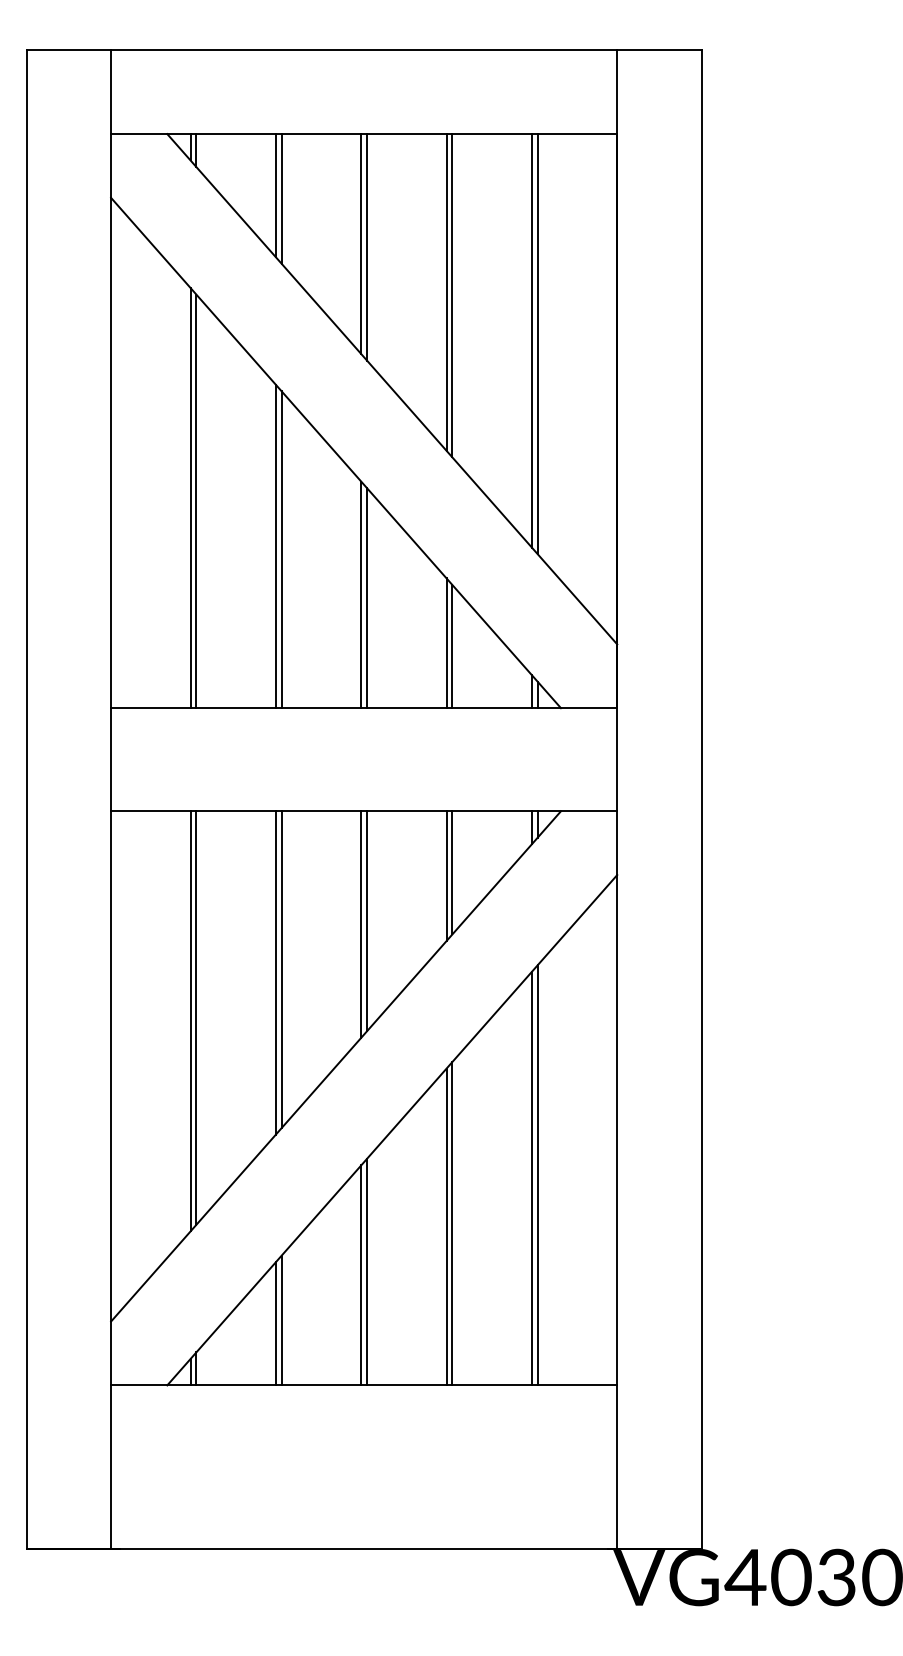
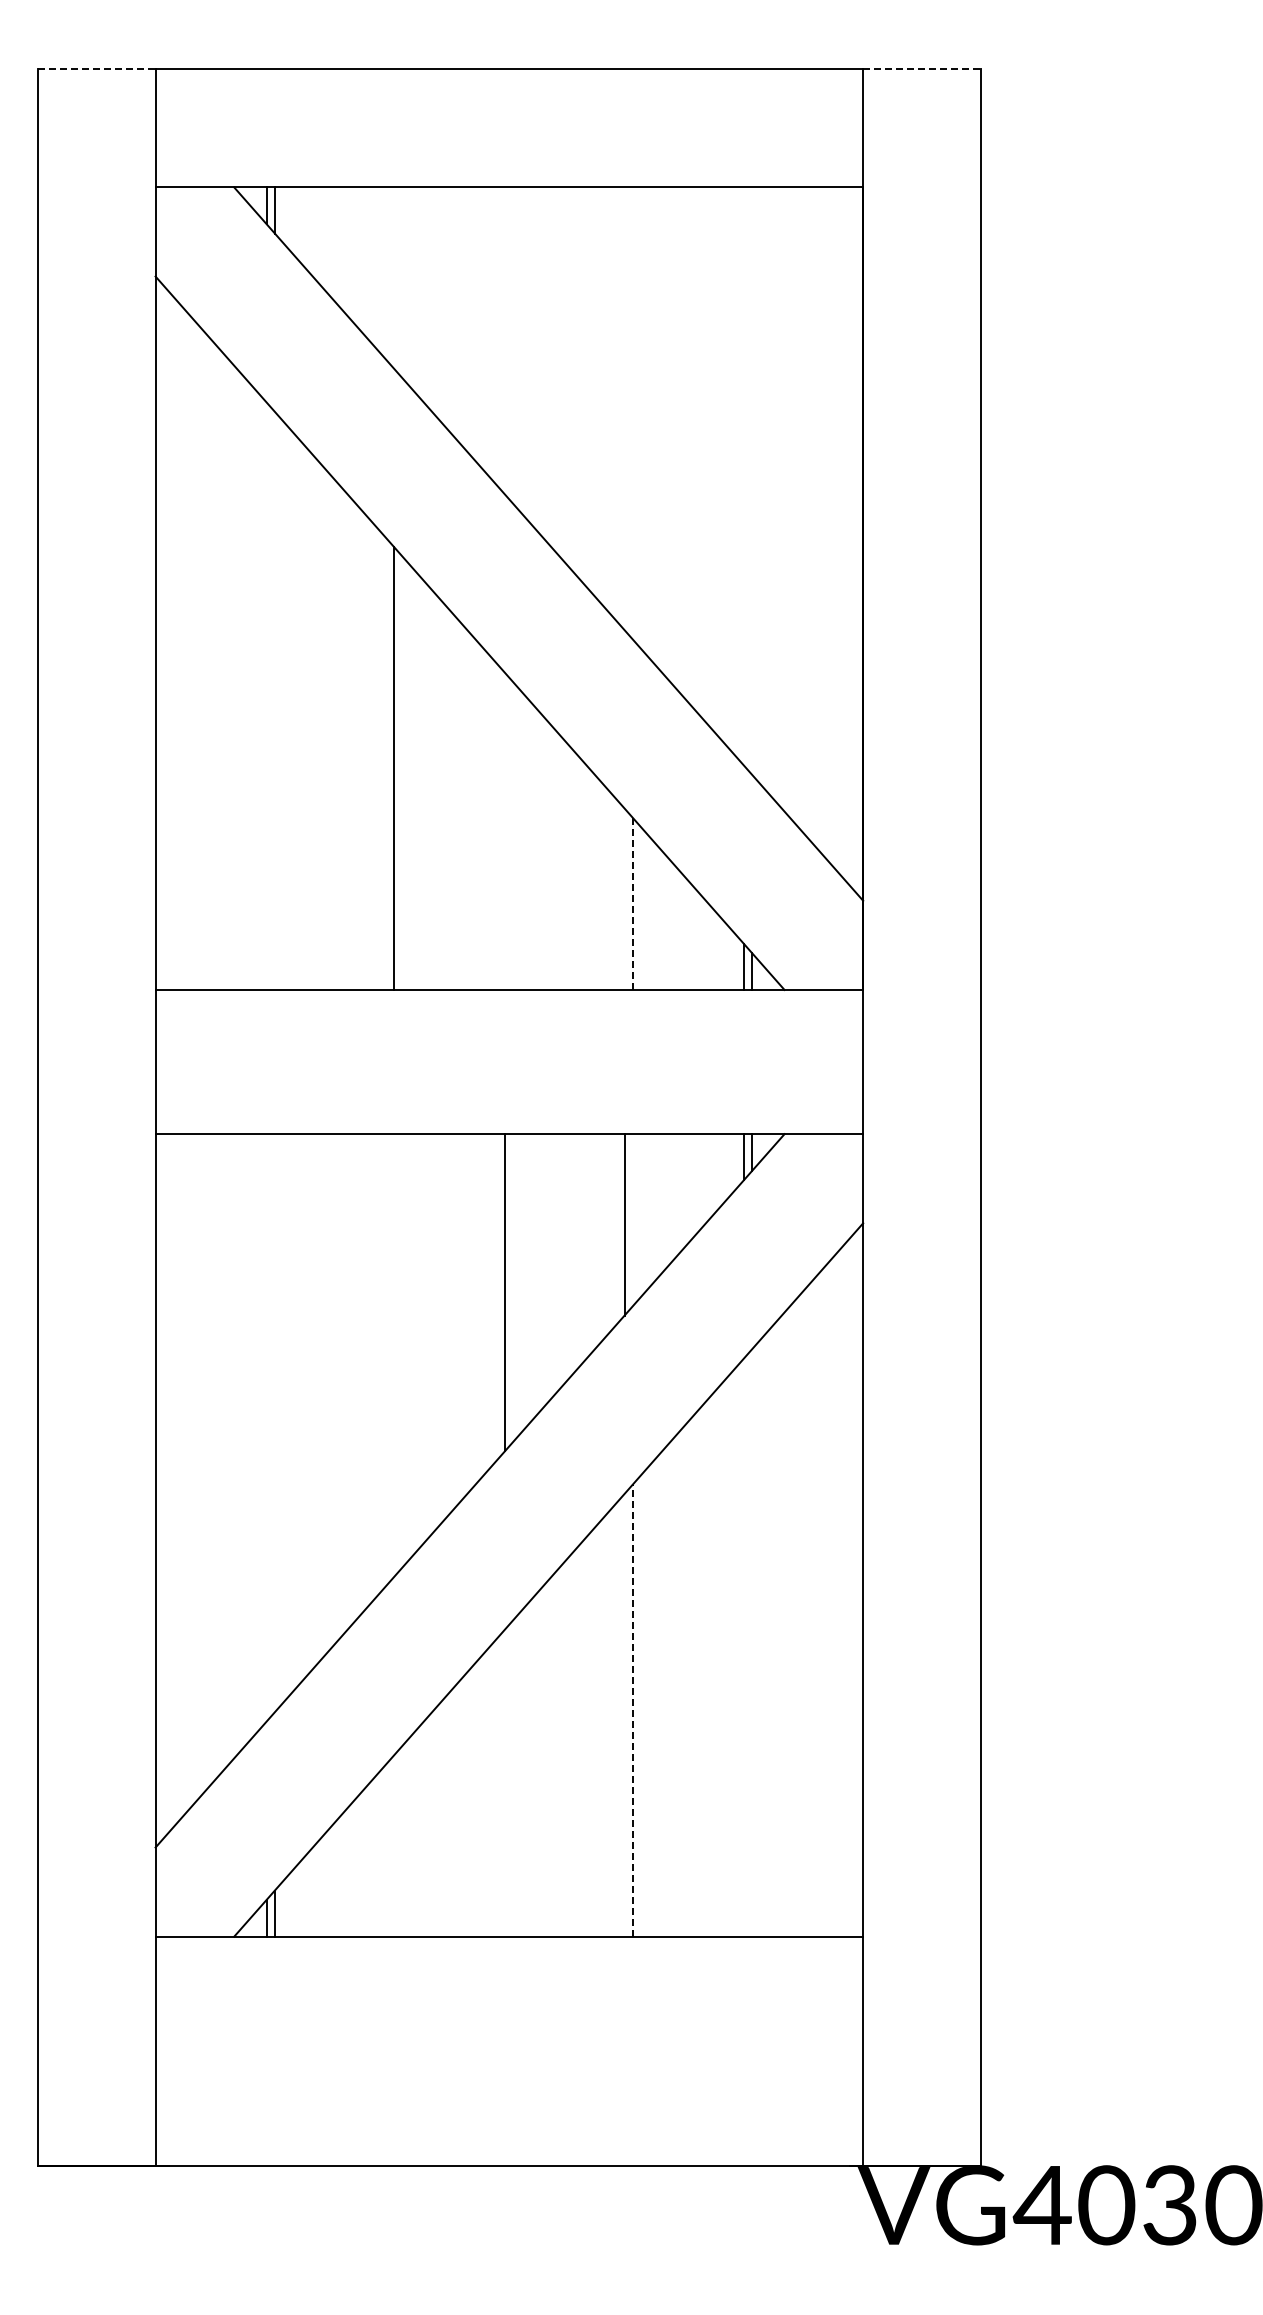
line: (68, 49) -> (96, 69), solid -> dashed
line: (659, 49) -> (922, 69), solid -> dashed
line: (275, 195) -> (385, 273), removed
line: (281, 198) -> (394, 277), removed
line: (361, 243) -> (505, 340), removed
line: (367, 247) -> (513, 345), removed
line: (446, 292) -> (624, 408), removed
line: (452, 295) -> (632, 413), removed
line: (531, 340) -> (743, 476), removed
line: (538, 343) -> (752, 480), removed
line: (190, 497) -> (266, 695), removed
line: (196, 501) -> (274, 700), removed
line: (275, 546) -> (385, 763), removed
line: (361, 594) -> (505, 831), removed
line: (367, 597) -> (513, 835), removed
line: (446, 642) -> (624, 898), removed
line: (452, 646) -> (632, 903), solid -> dashed
line: (452, 873) -> (632, 1220), removed
line: (367, 920) -> (513, 1287), removed
line: (281, 969) -> (394, 1355), removed
line: (275, 973) -> (385, 1360), removed
line: (196, 1018) -> (274, 1423), removed
line: (190, 1021) -> (266, 1427), removed
line: (538, 1174) -> (752, 1642), removed
line: (531, 1178) -> (743, 1647), removed
line: (452, 1223) -> (632, 1710), solid -> dashed
line: (446, 1226) -> (624, 1714), removed
line: (367, 1271) -> (513, 1777), removed
line: (361, 1275) -> (505, 1782), removed
line: (281, 1320) -> (394, 1845), removed
line: (275, 1323) -> (385, 1850), removed

